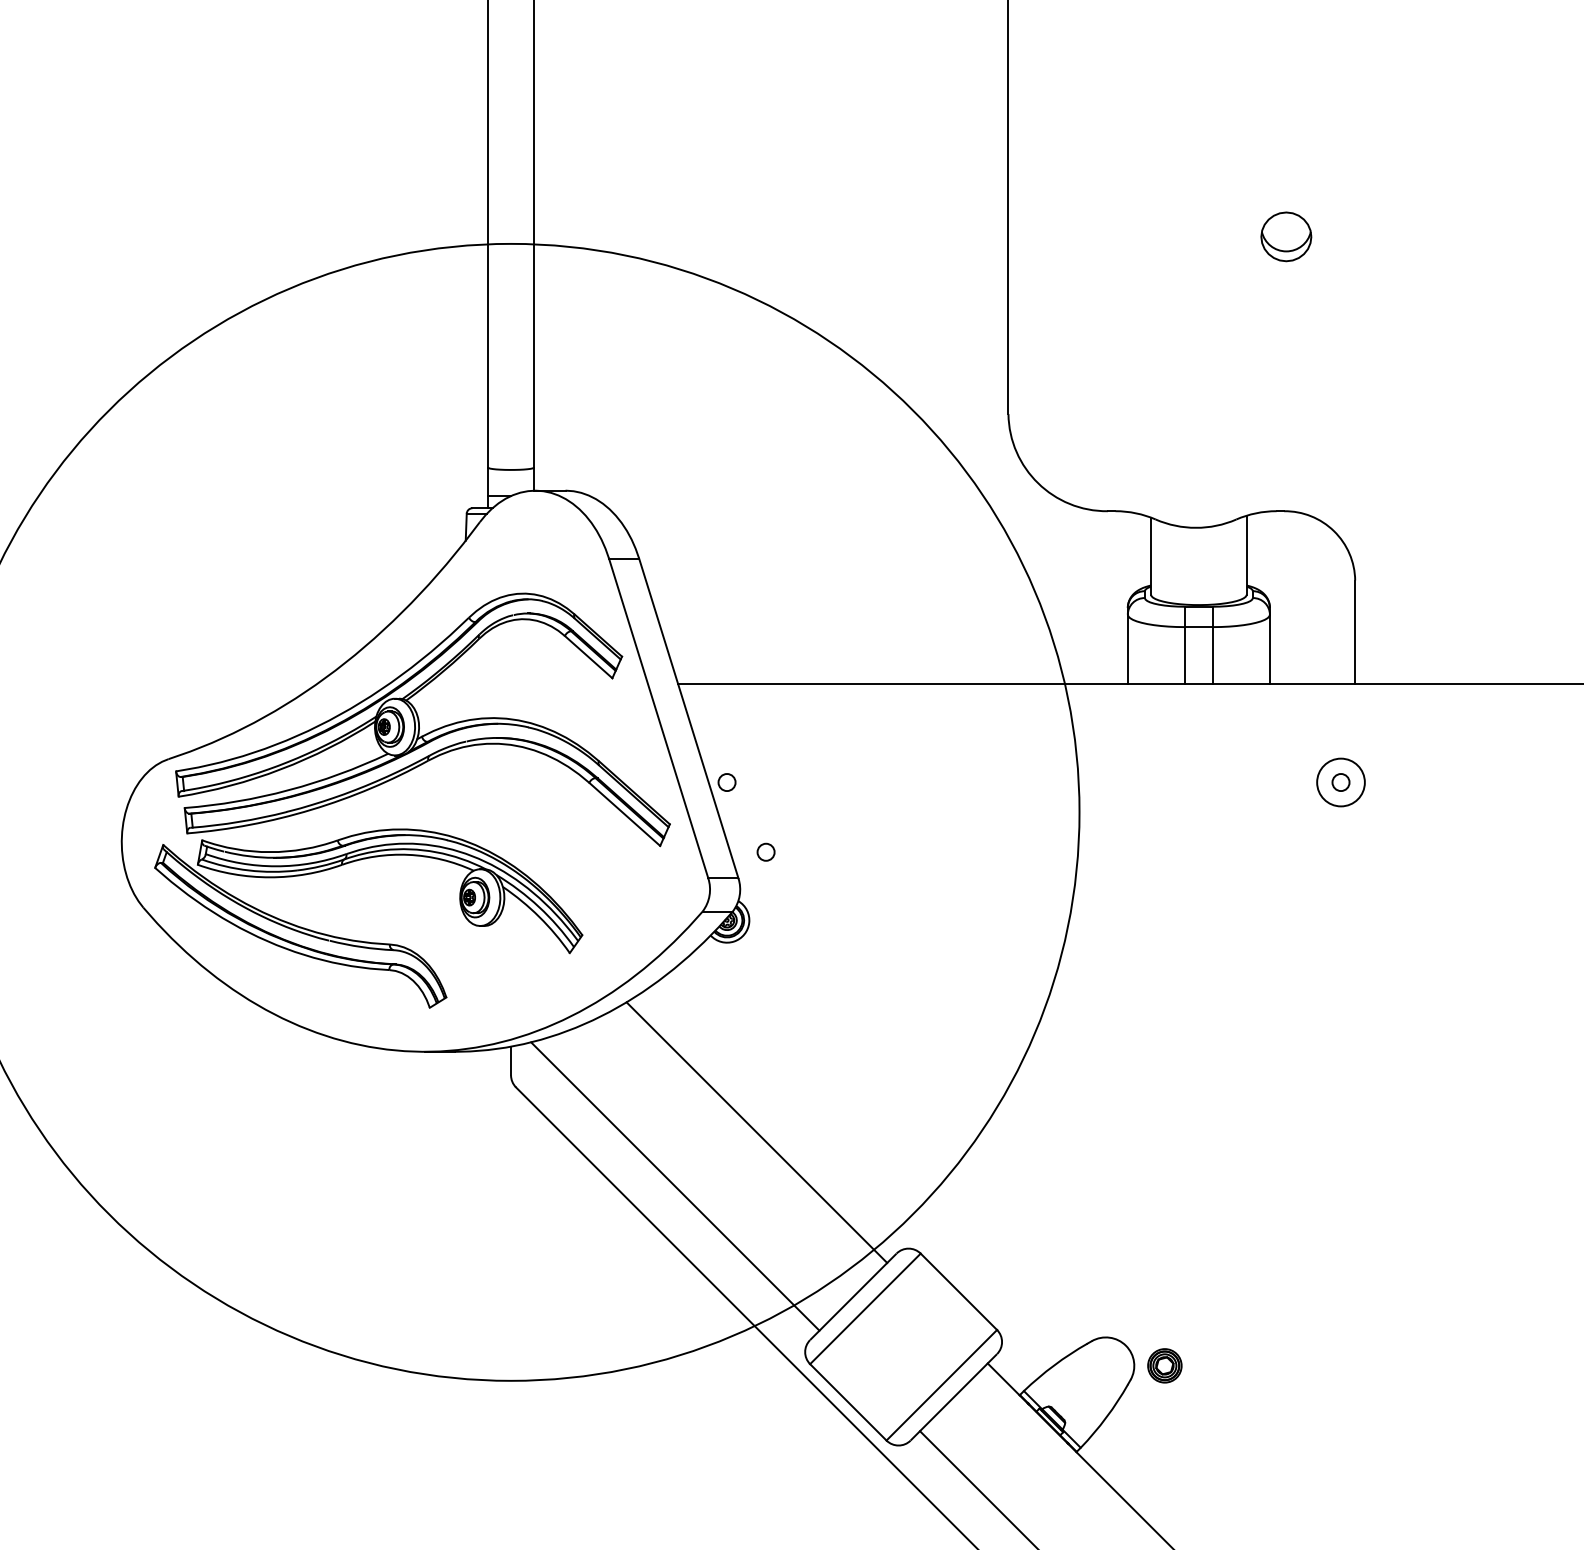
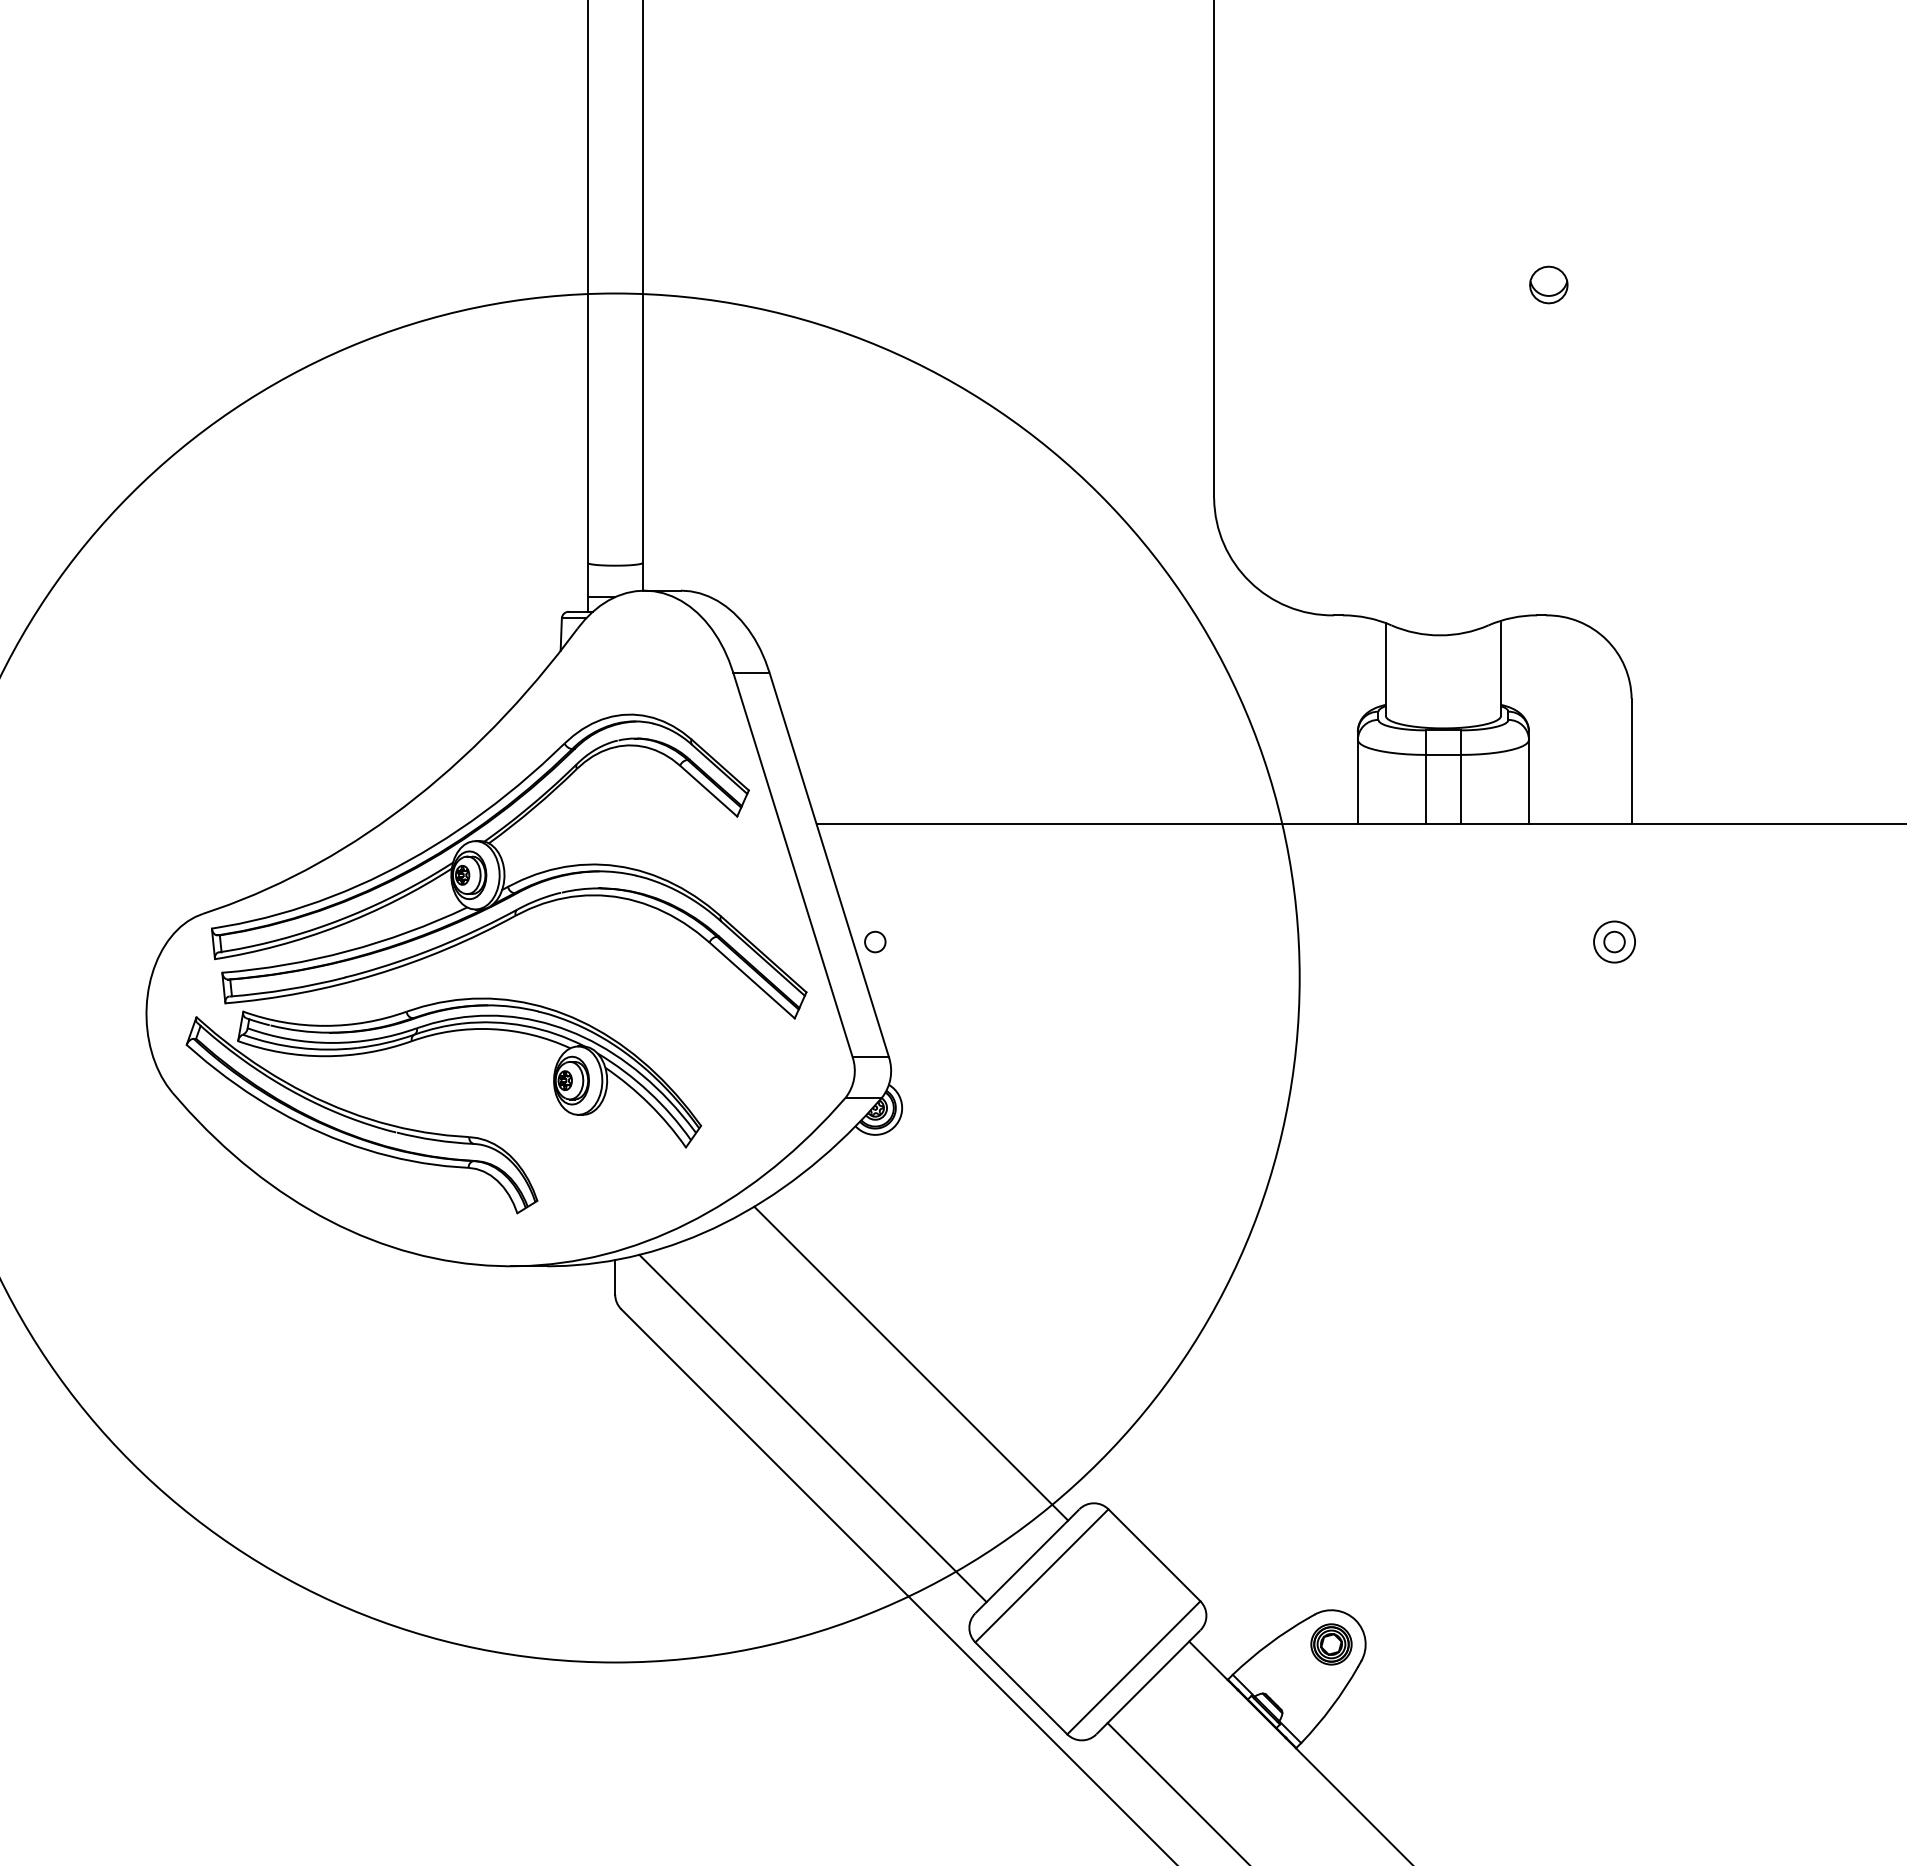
part: (1286, 236) -> (1548, 284), size x0.62
circle: (1340, 782) -> (1614, 941), size x0.71
circle: (766, 851) -> (922, 1025), removed
part: (1164, 1365) -> (1331, 1644), moved

